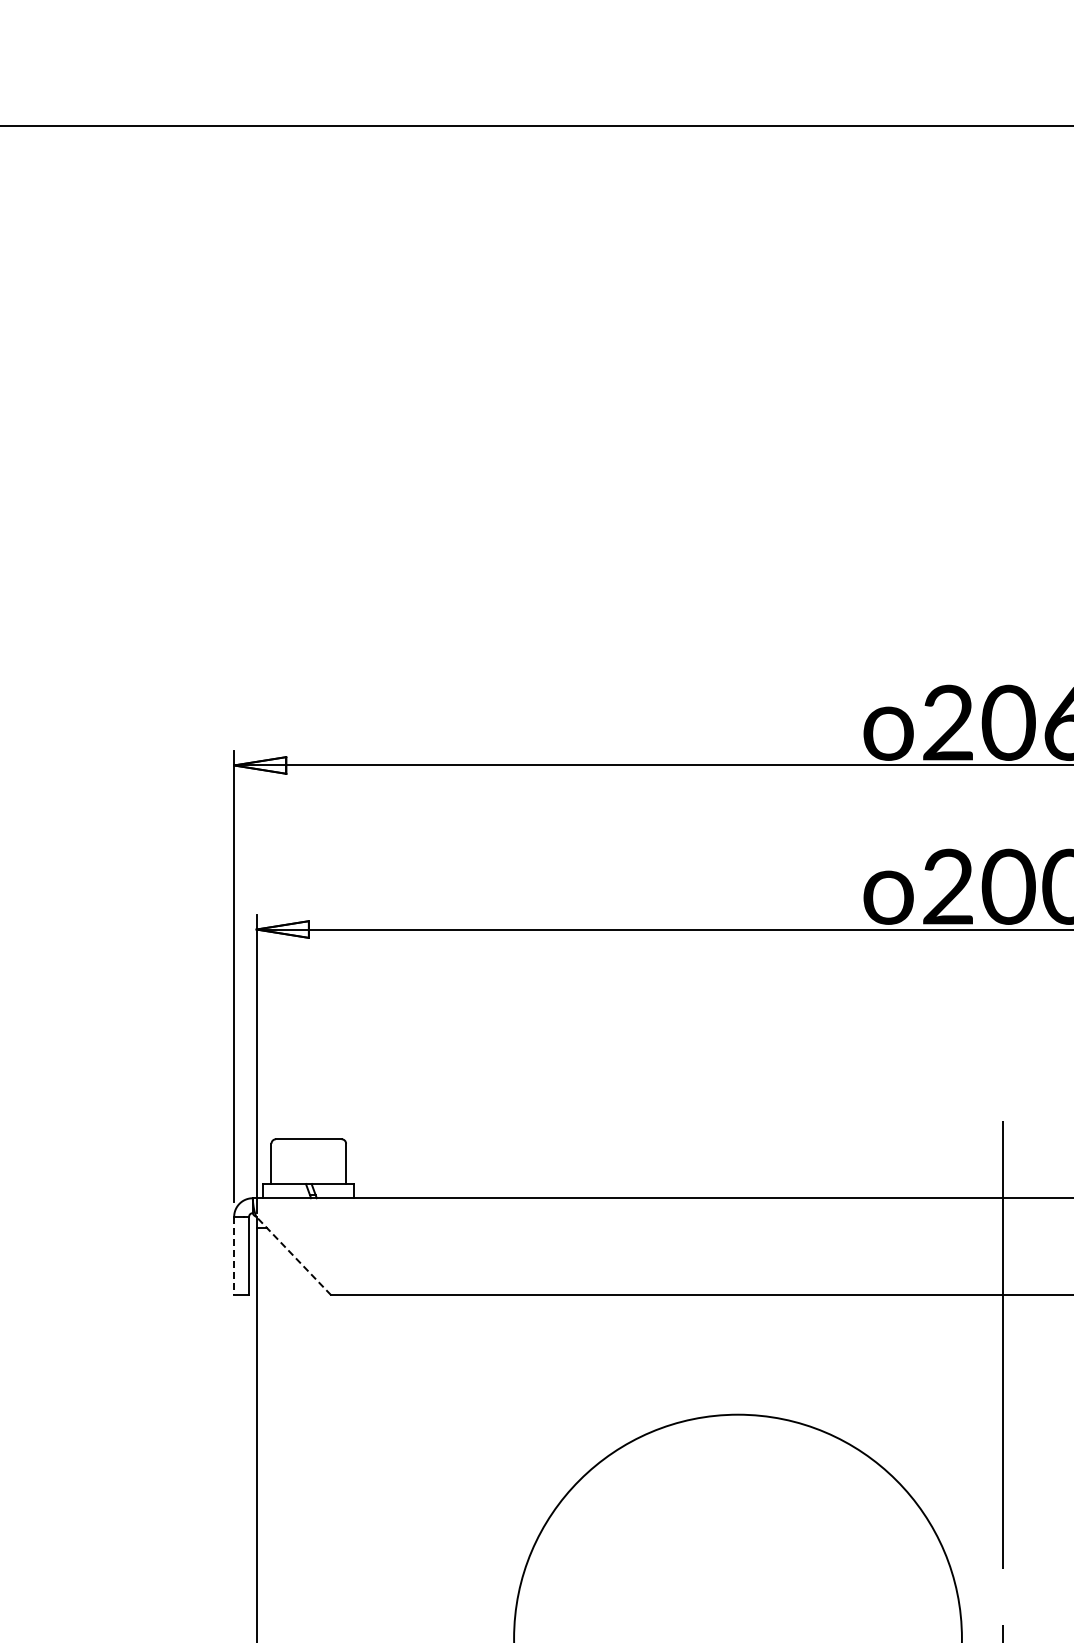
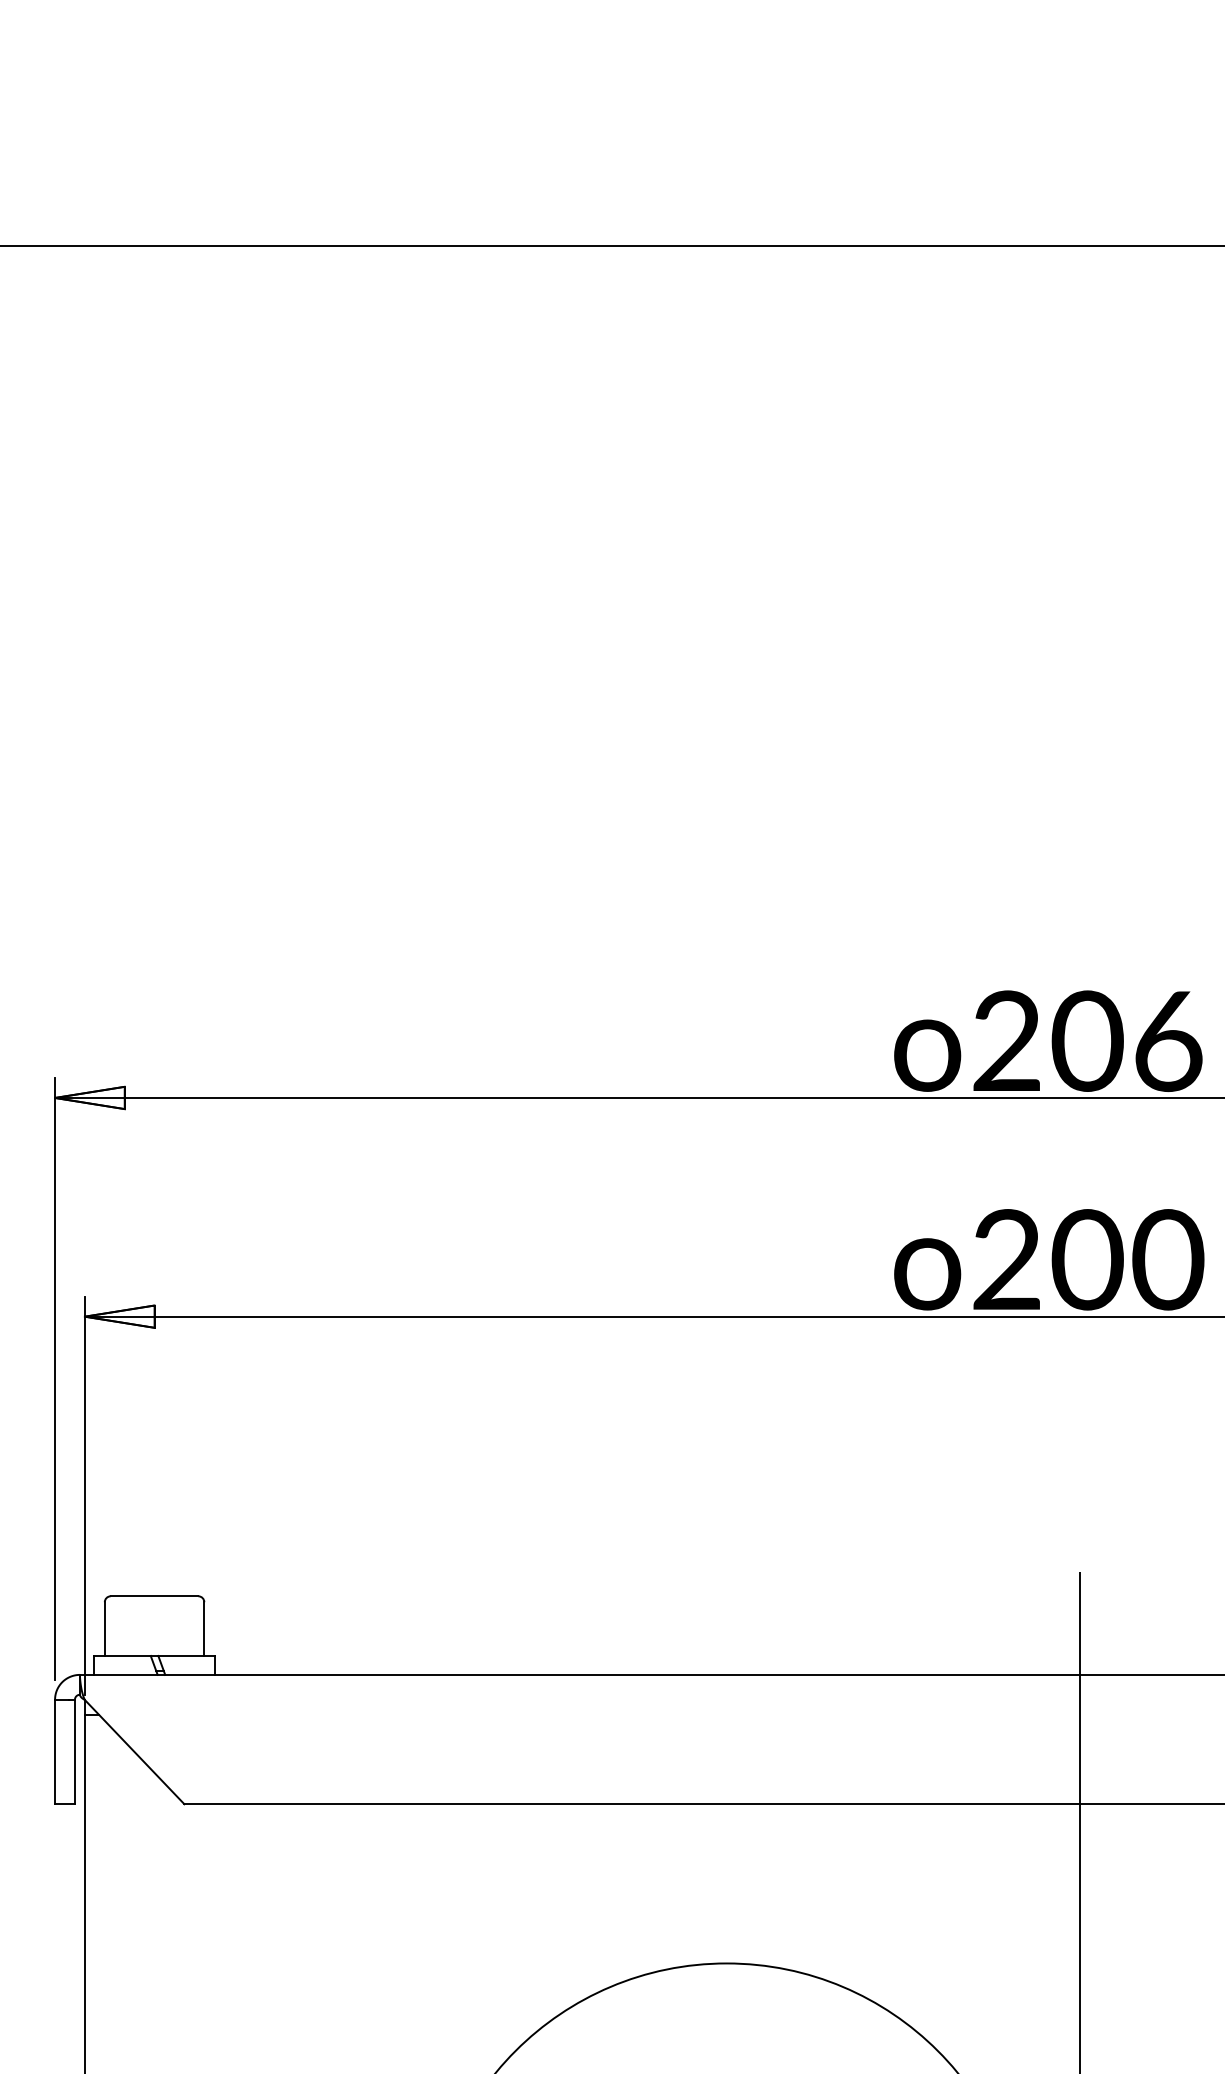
line: (293, 1255) -> (134, 1751), dashed -> solid
line: (234, 1256) -> (55, 1752), dashed -> solid

